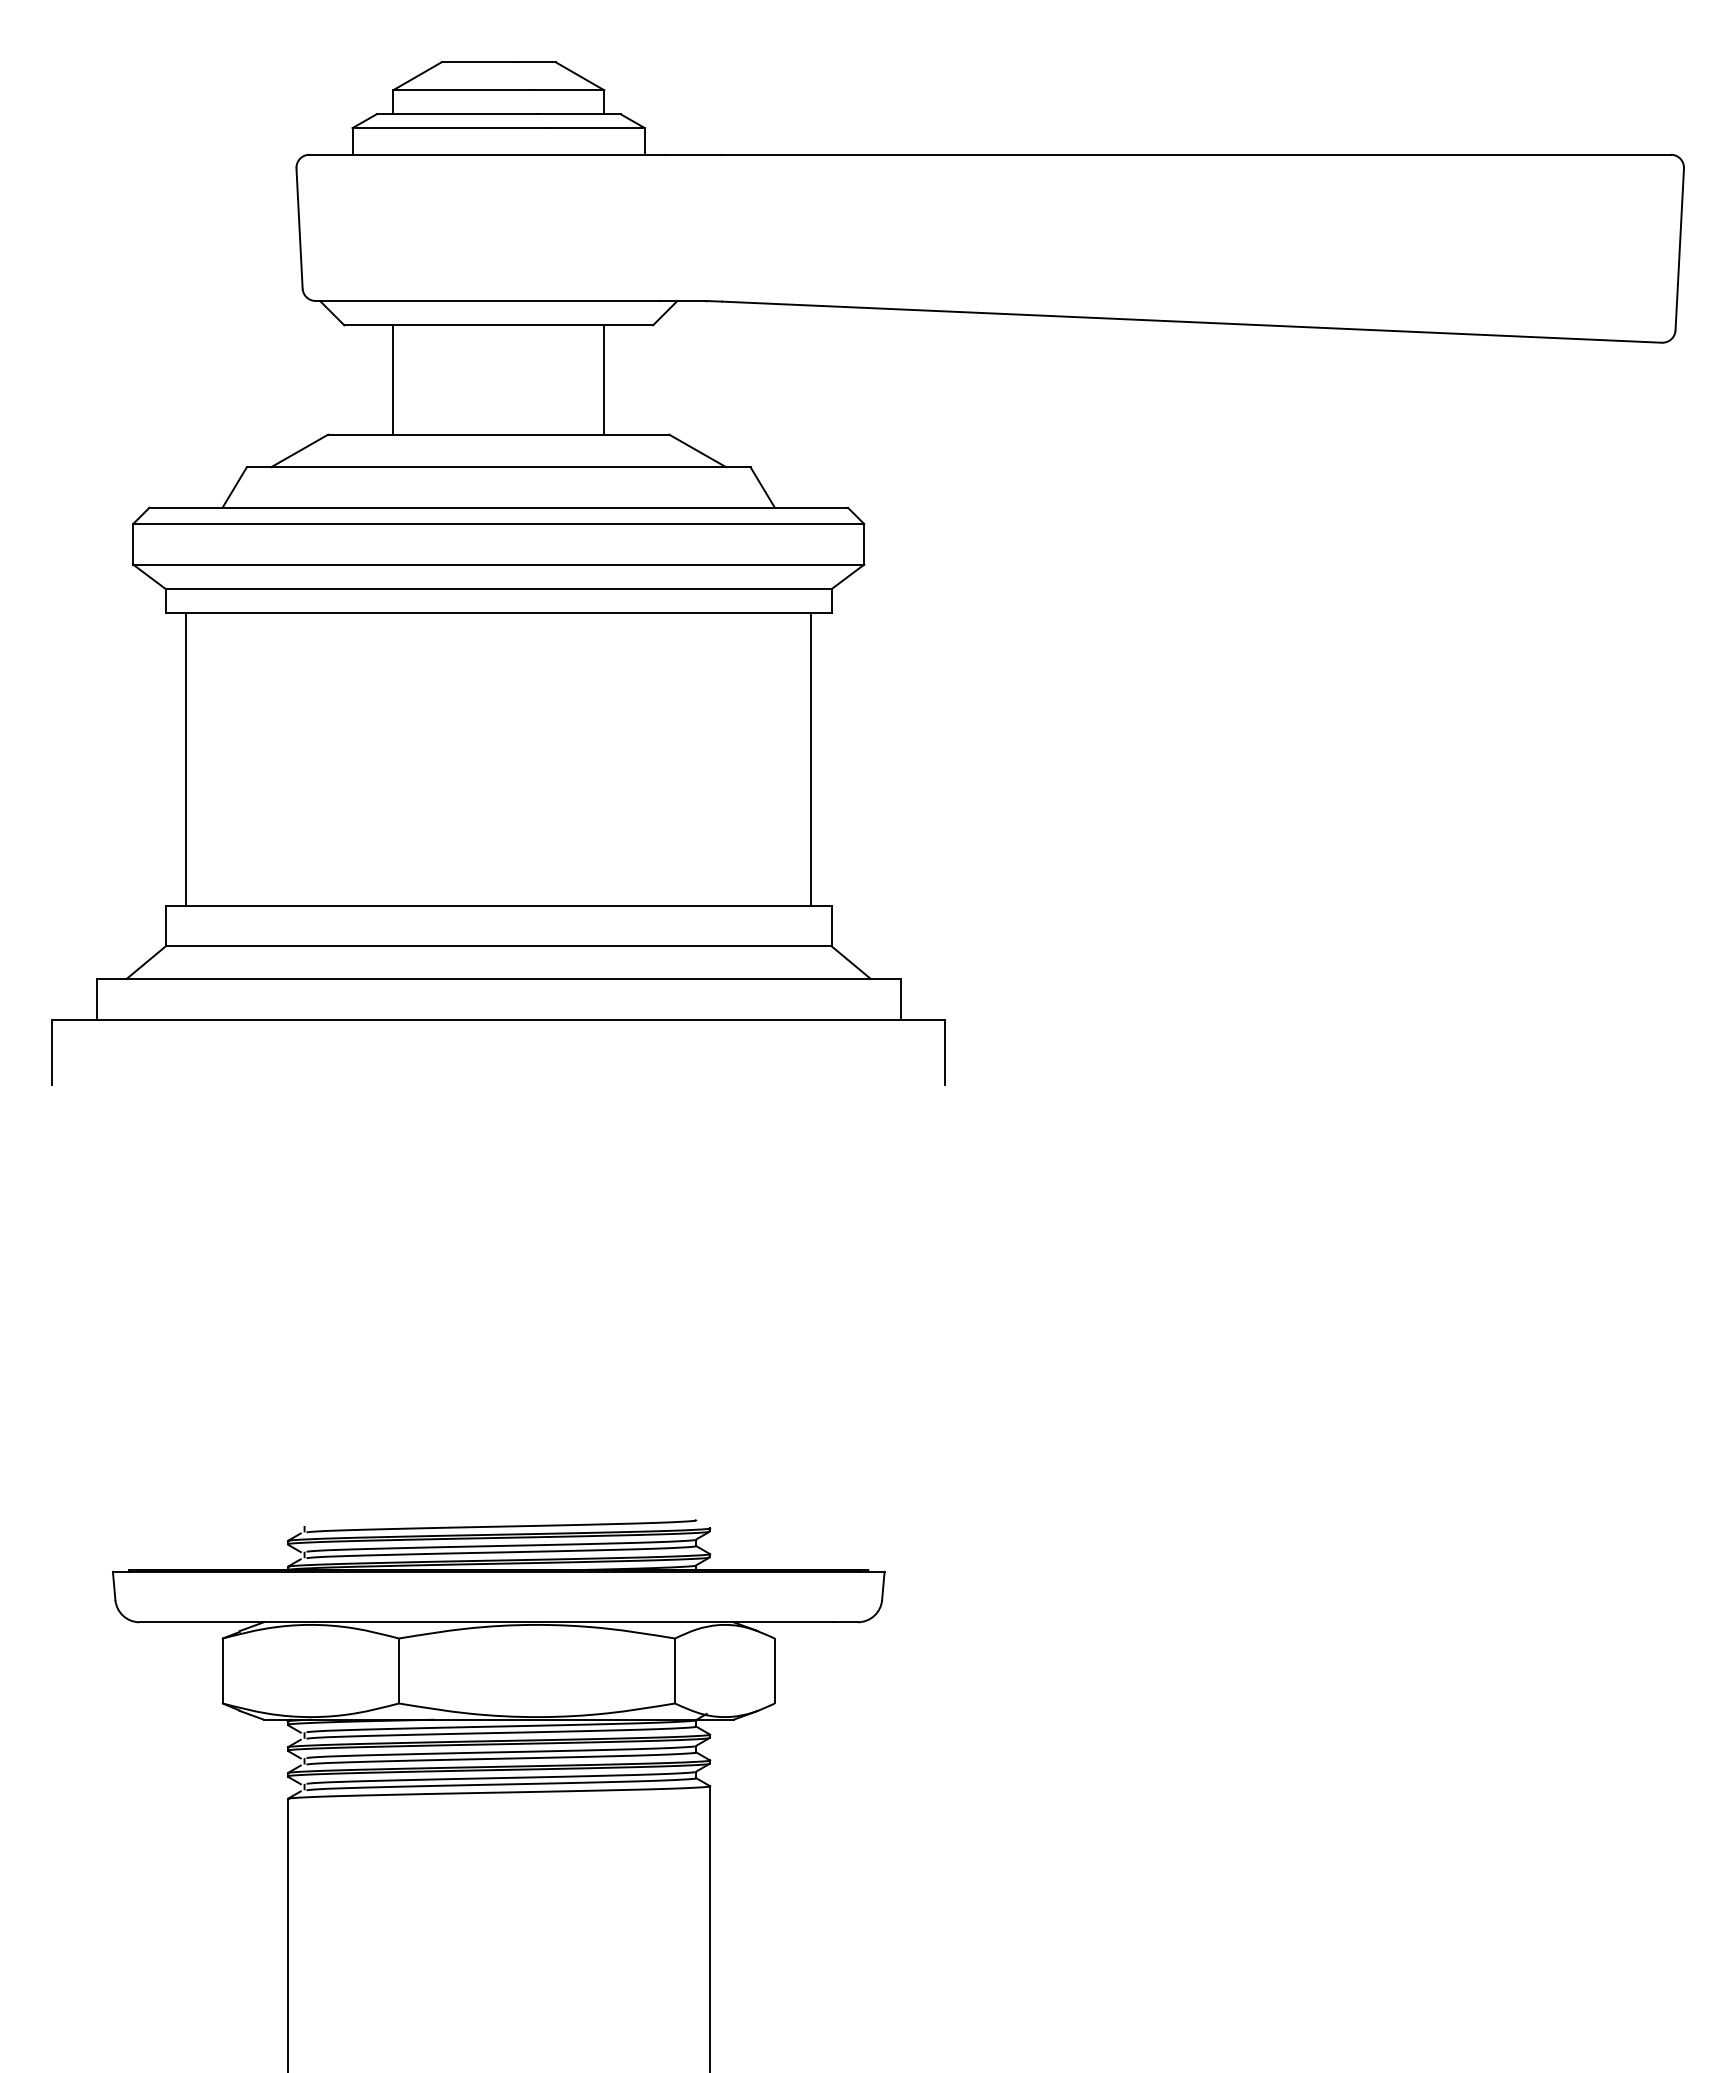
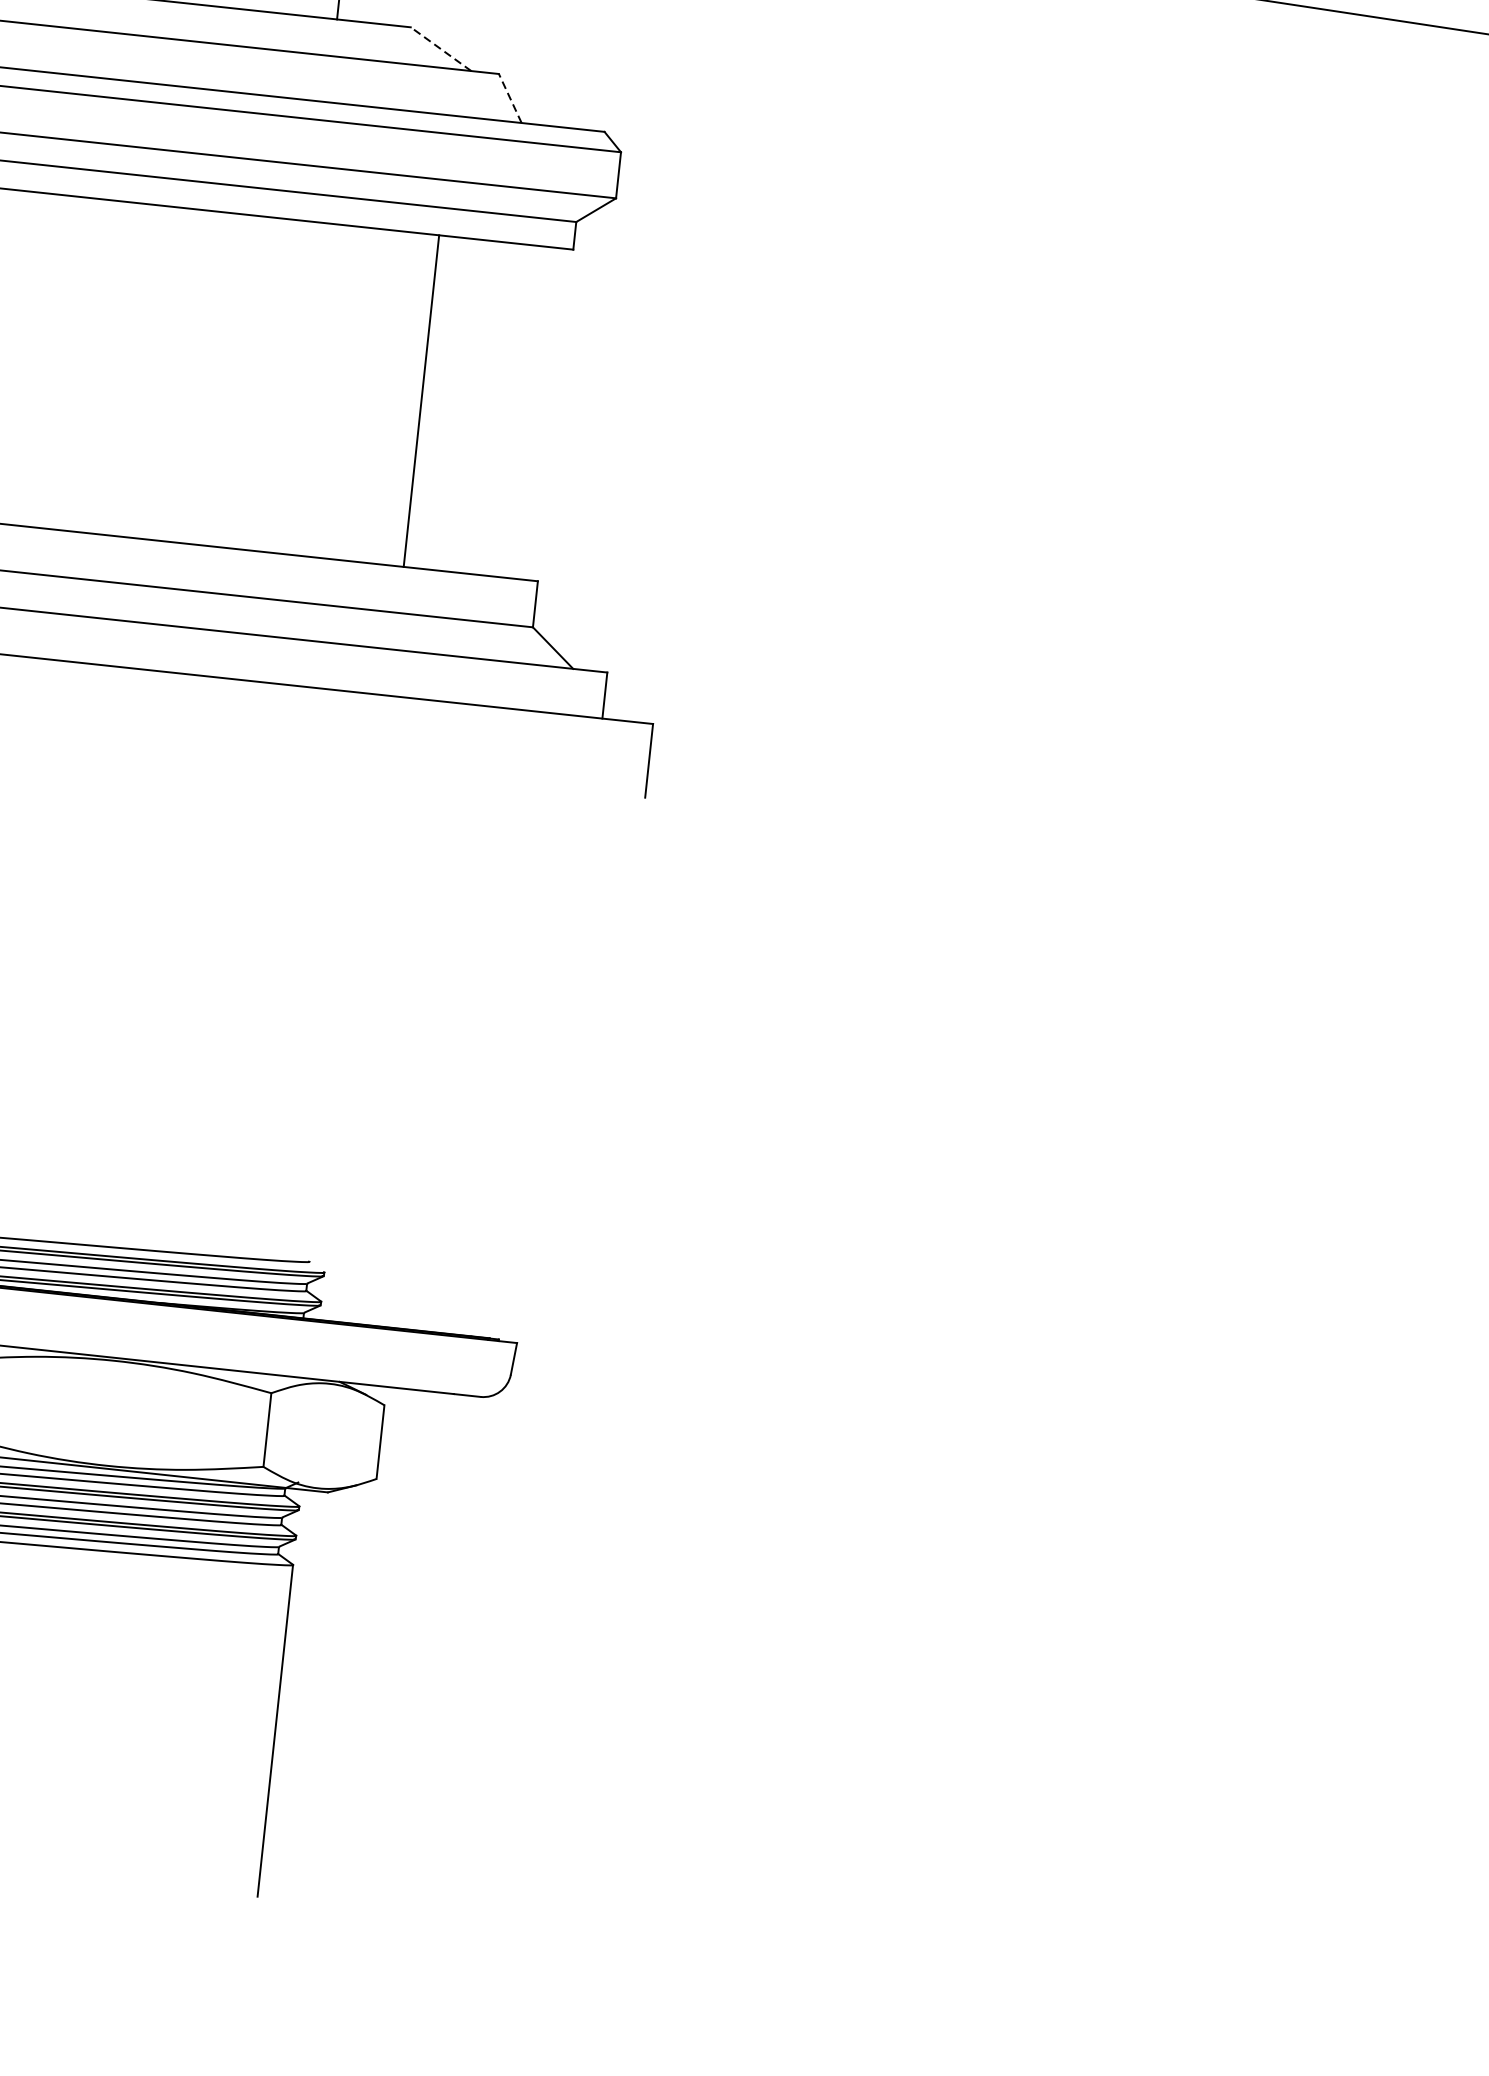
line: (697, 450) -> (440, 48), solid -> dashed
line: (762, 487) -> (510, 98), solid -> dashed
line: (811, 759) -> (421, 401), moved

